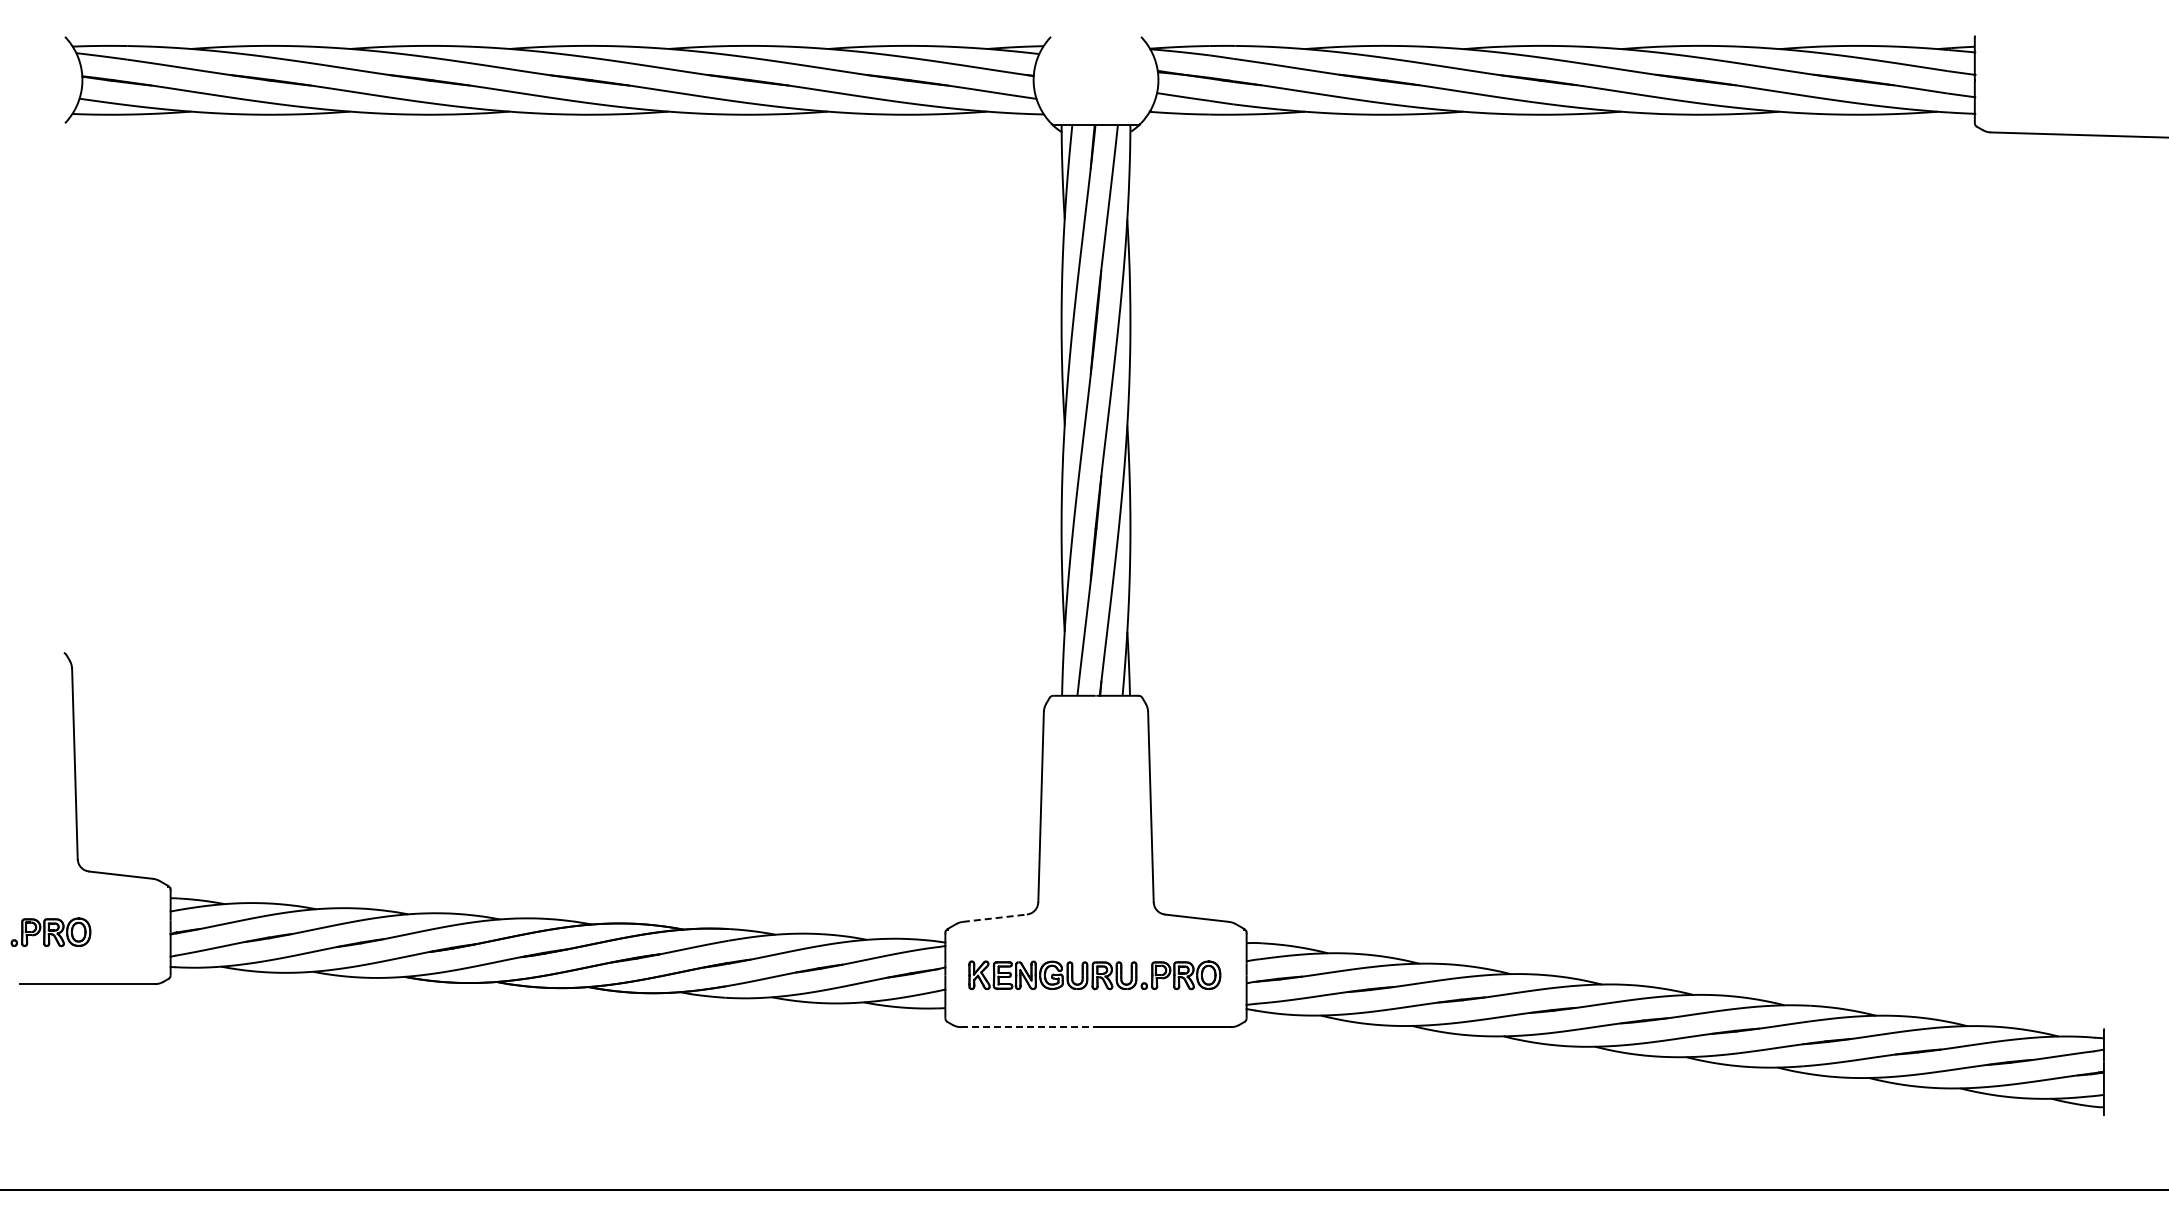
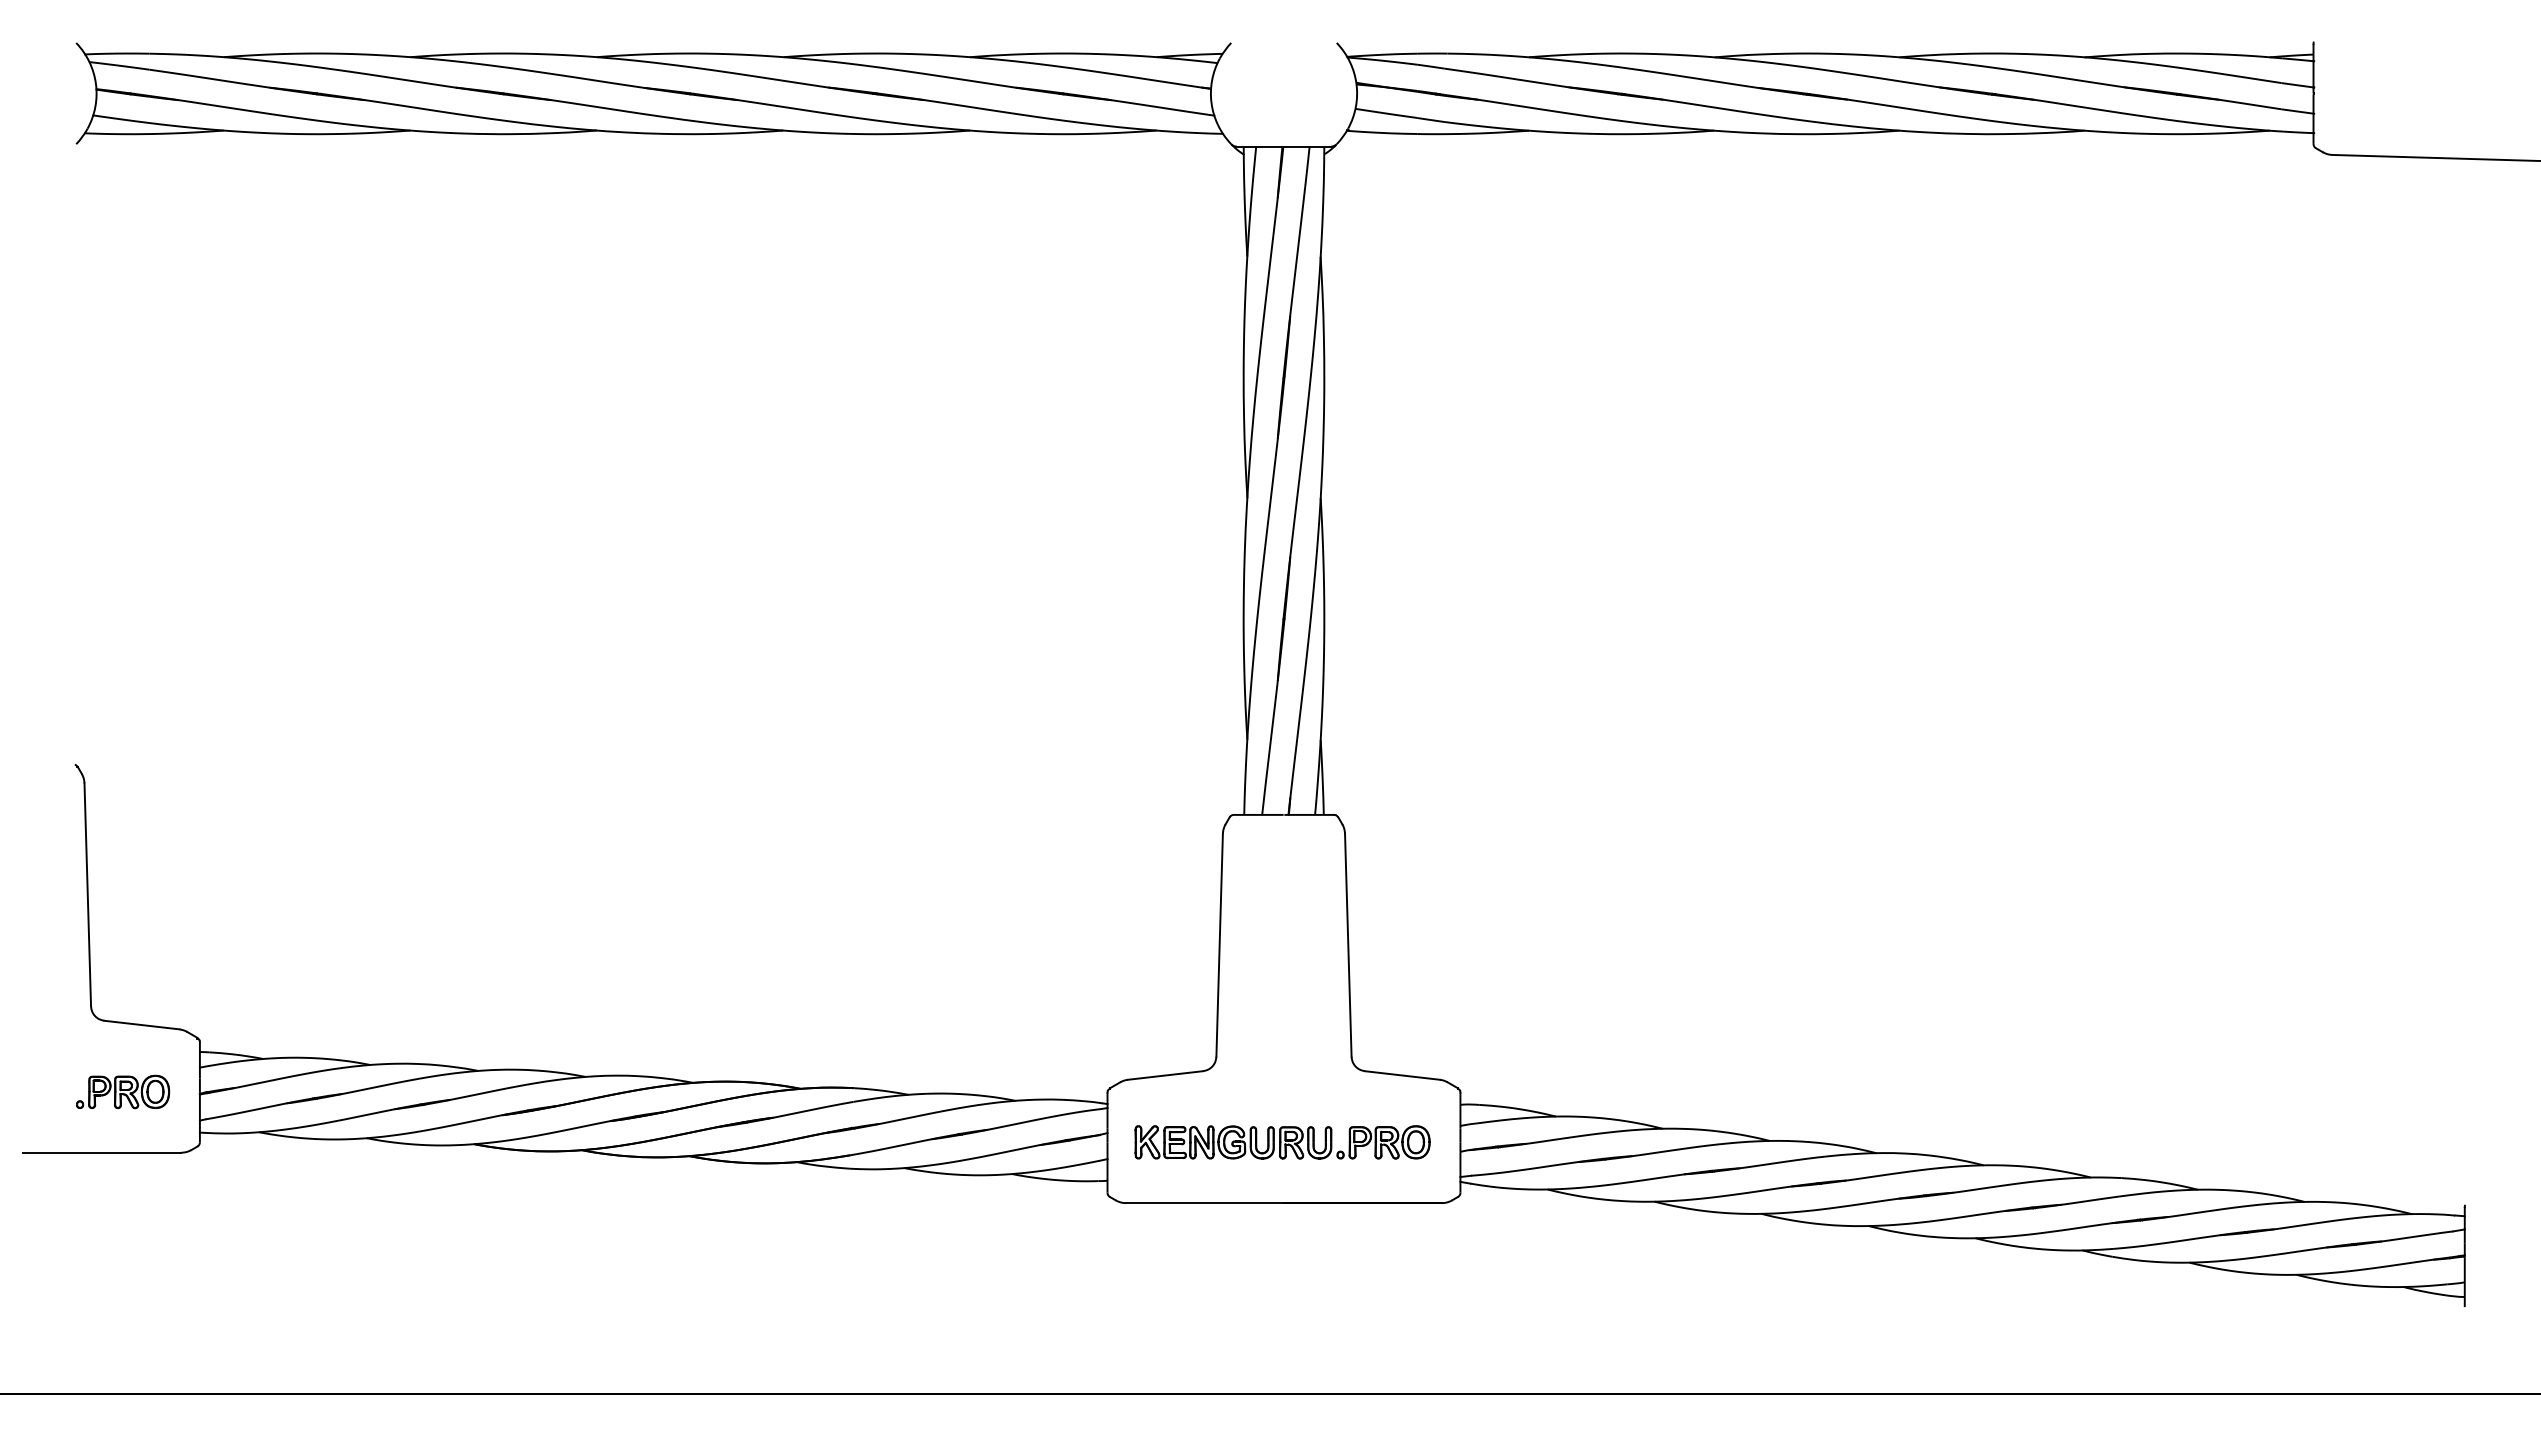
line: (995, 918) -> (1166, 1075), dashed -> solid
part: (50, 932) -> (122, 1092), moved
line: (1029, 1027) -> (1206, 1203), dashed -> solid

